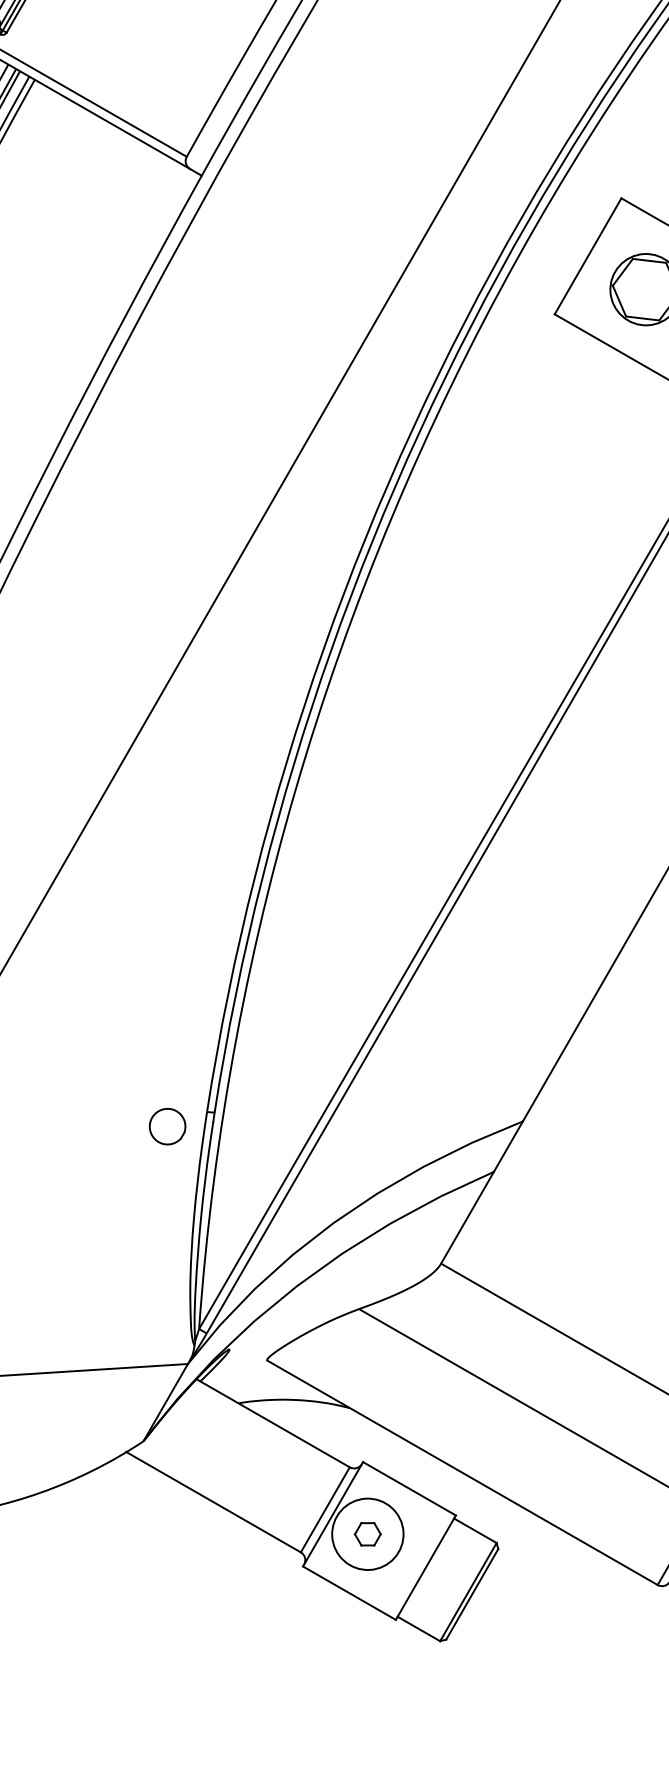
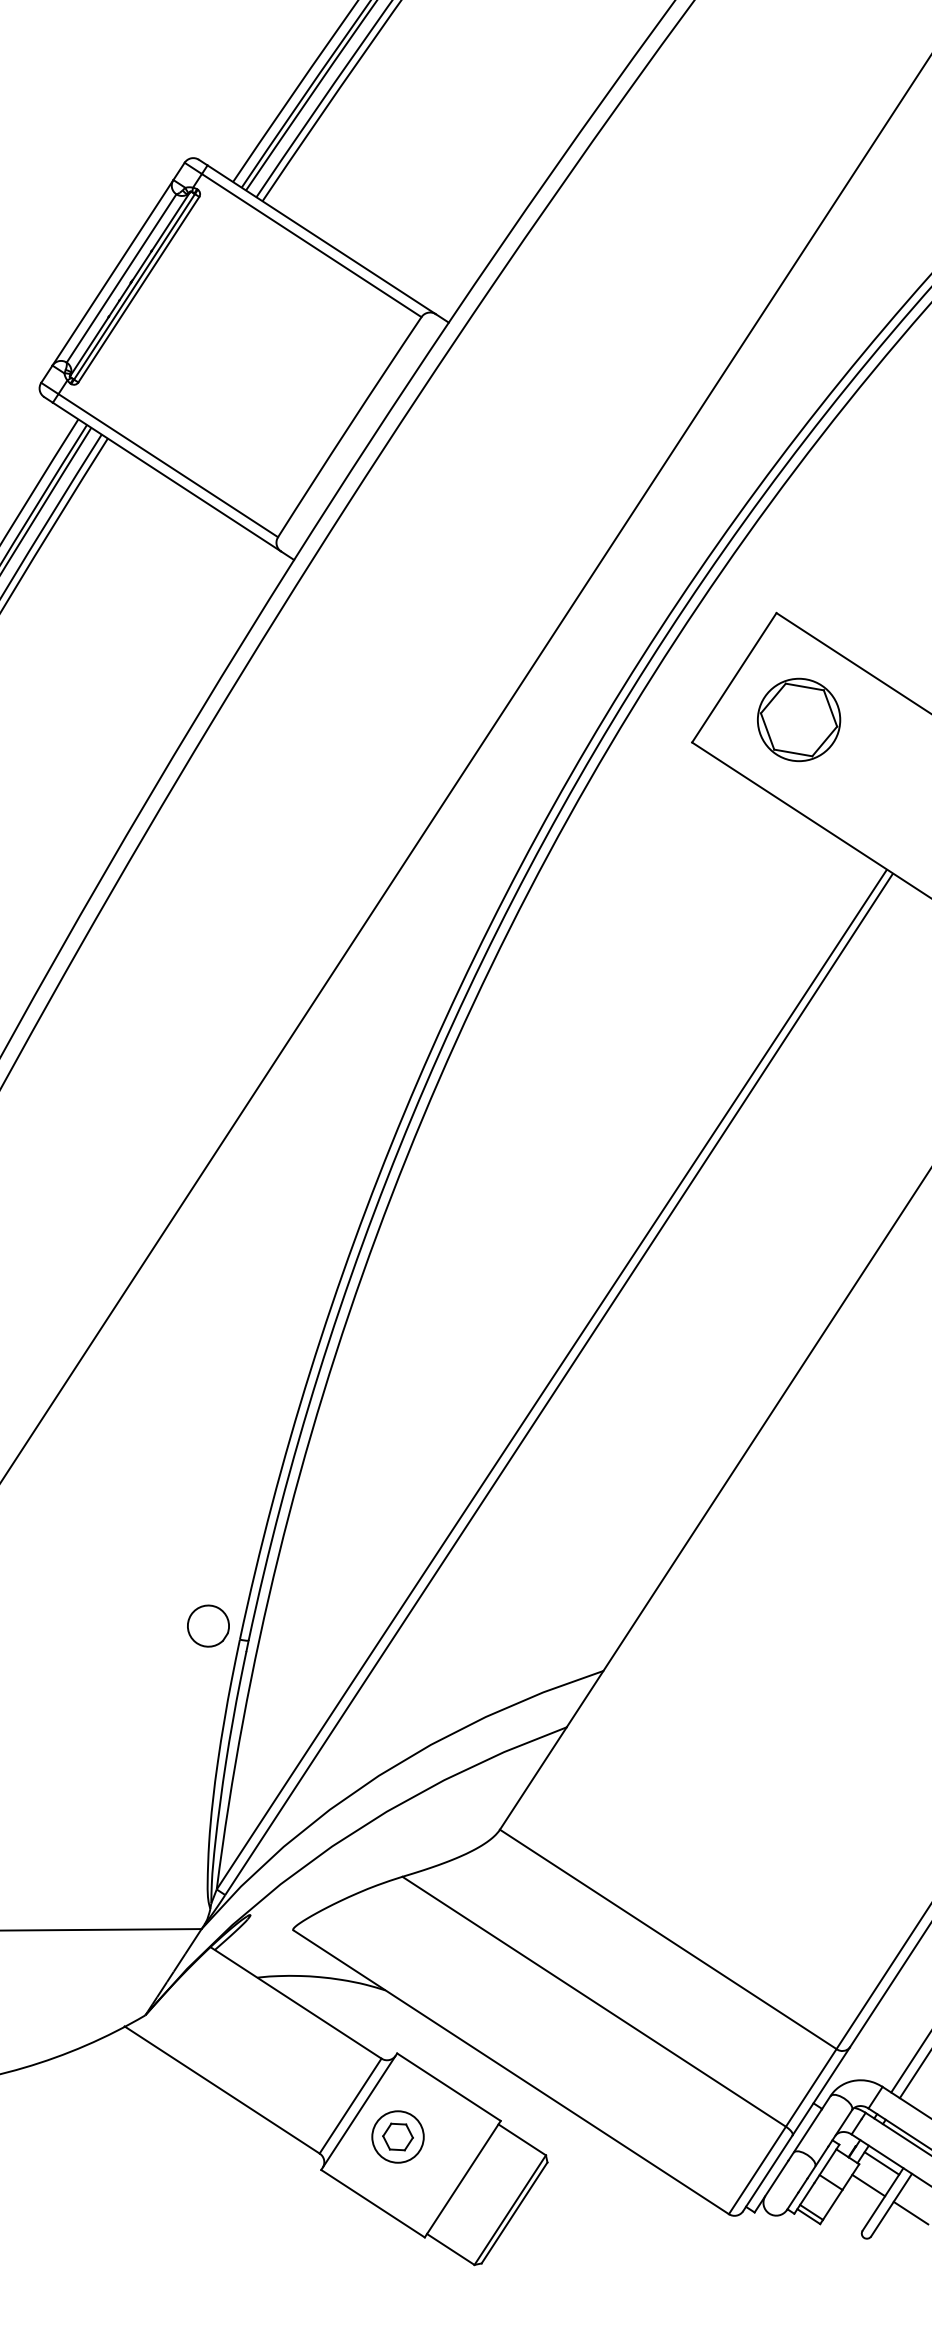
part: (167, 1126) -> (208, 1625), moved
circle: (367, 1533) -> (397, 2136), size x0.62

